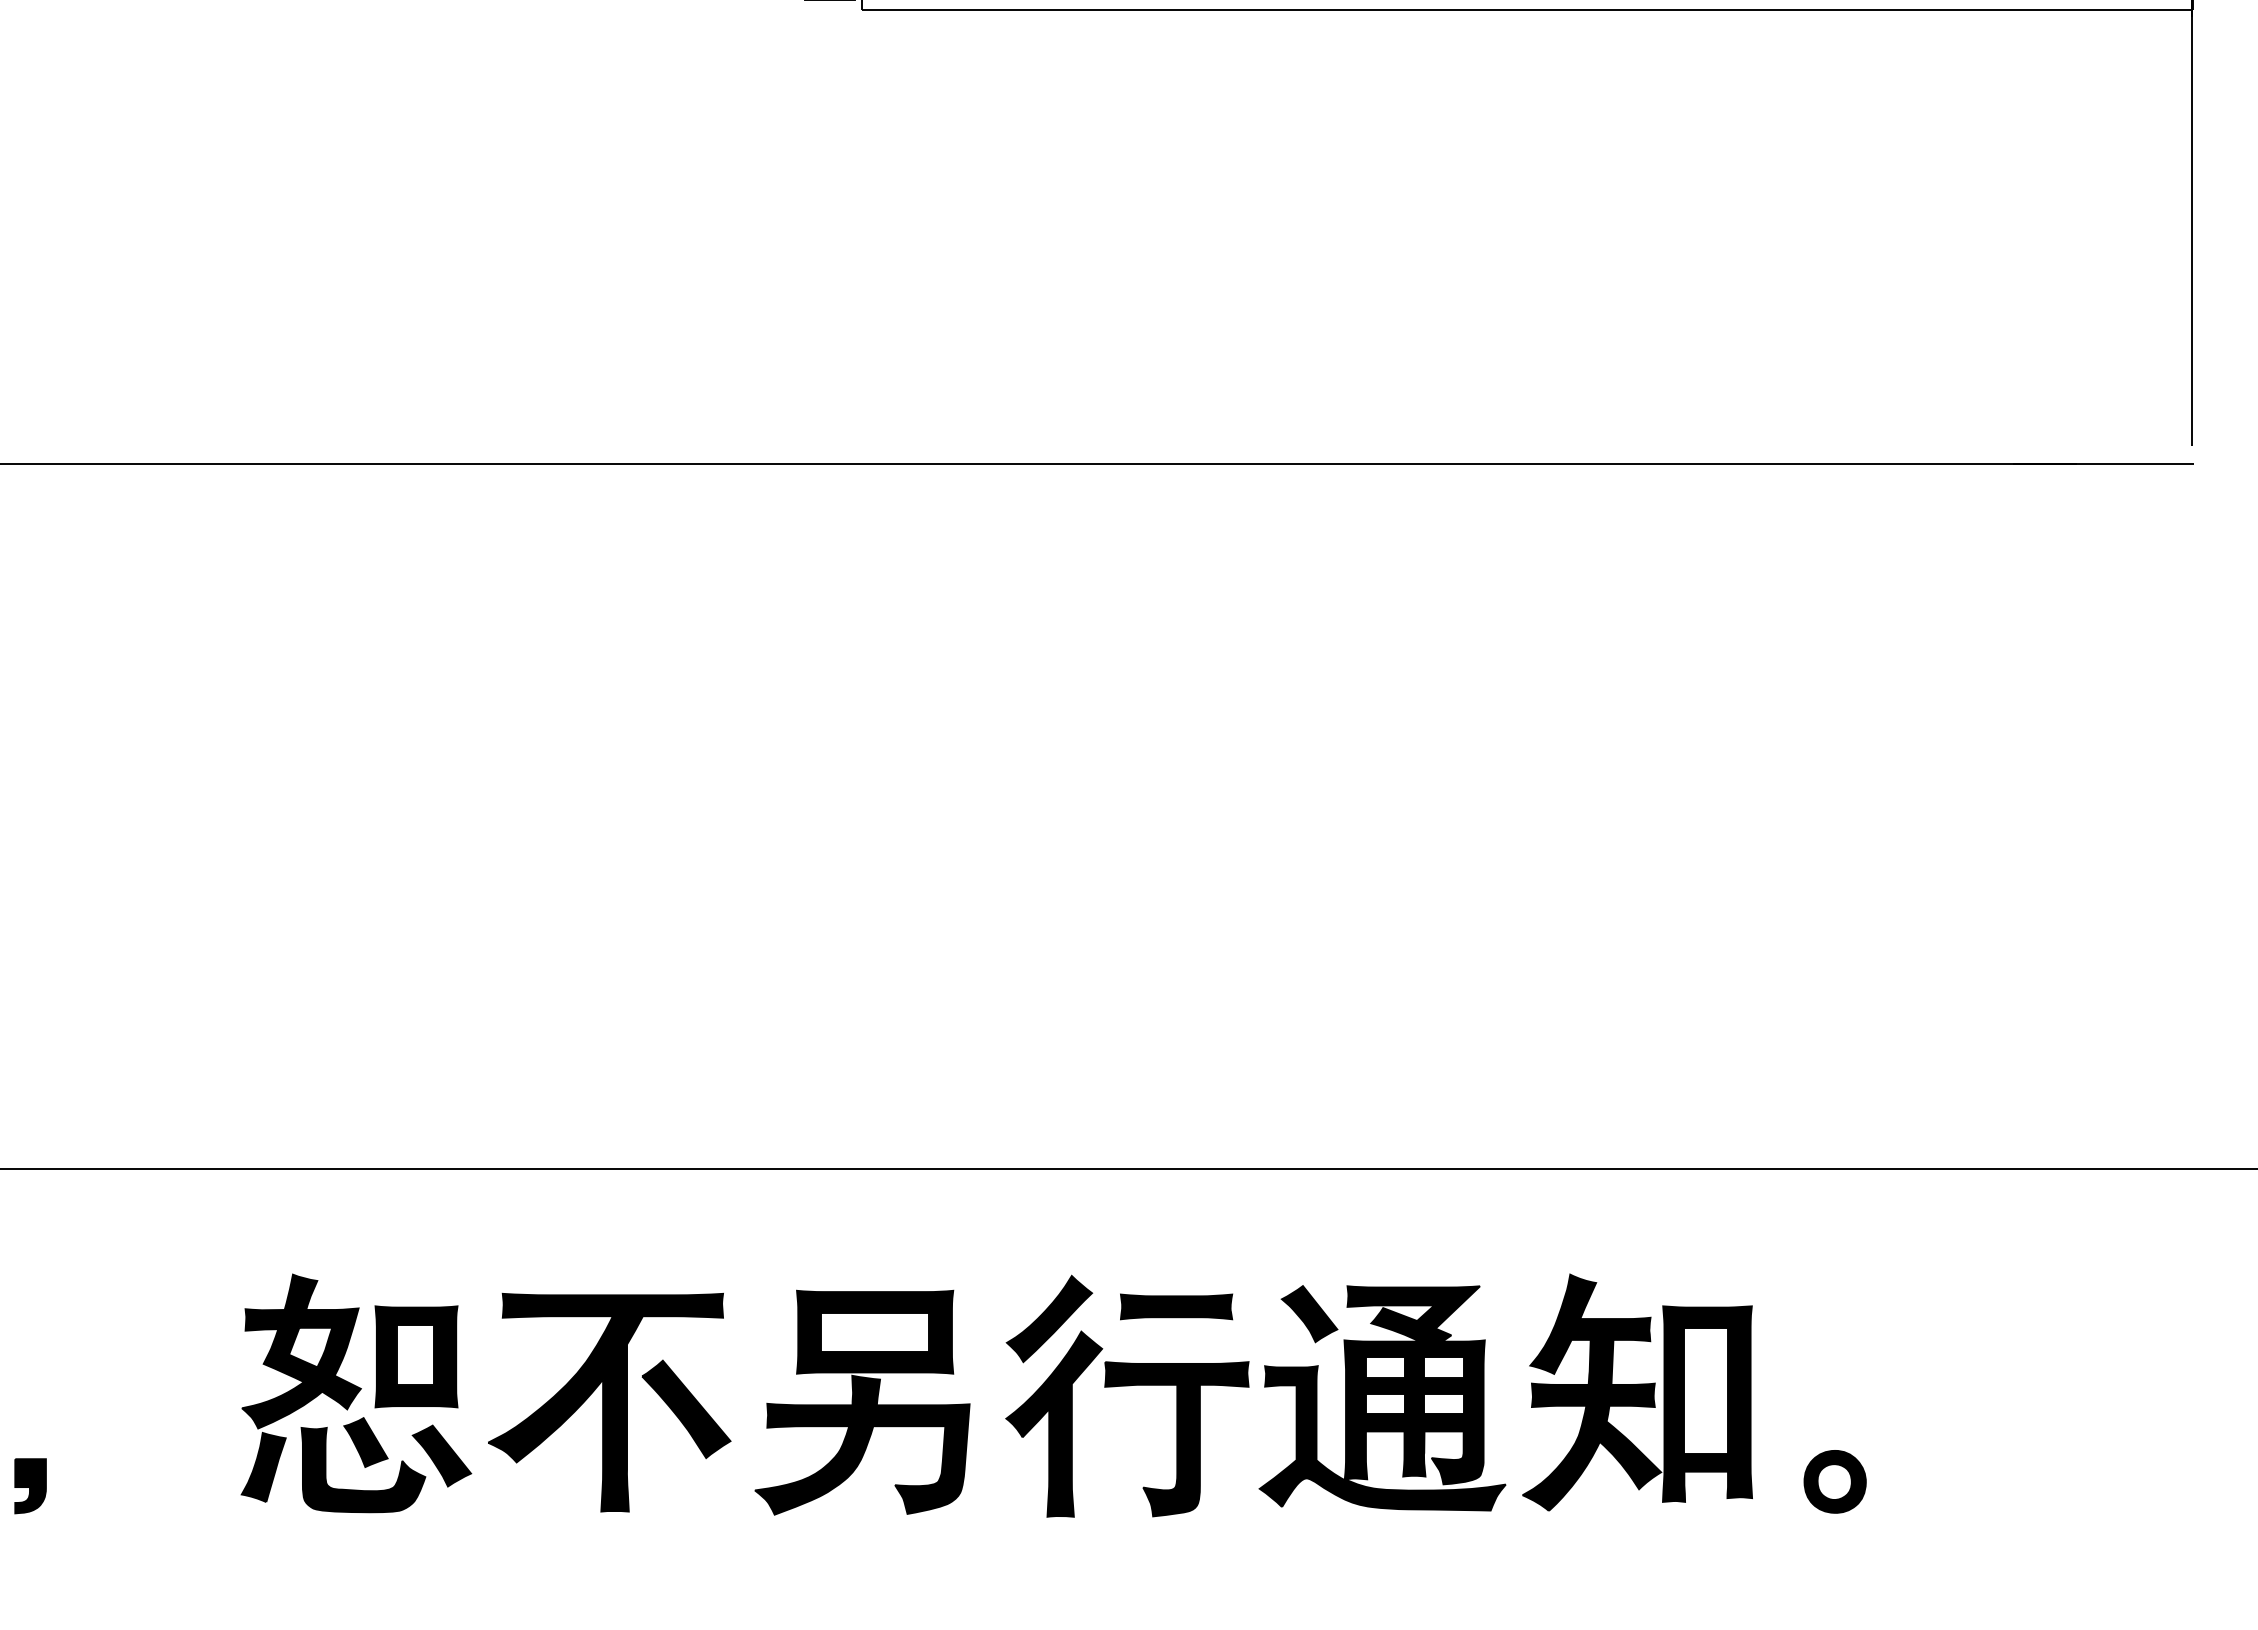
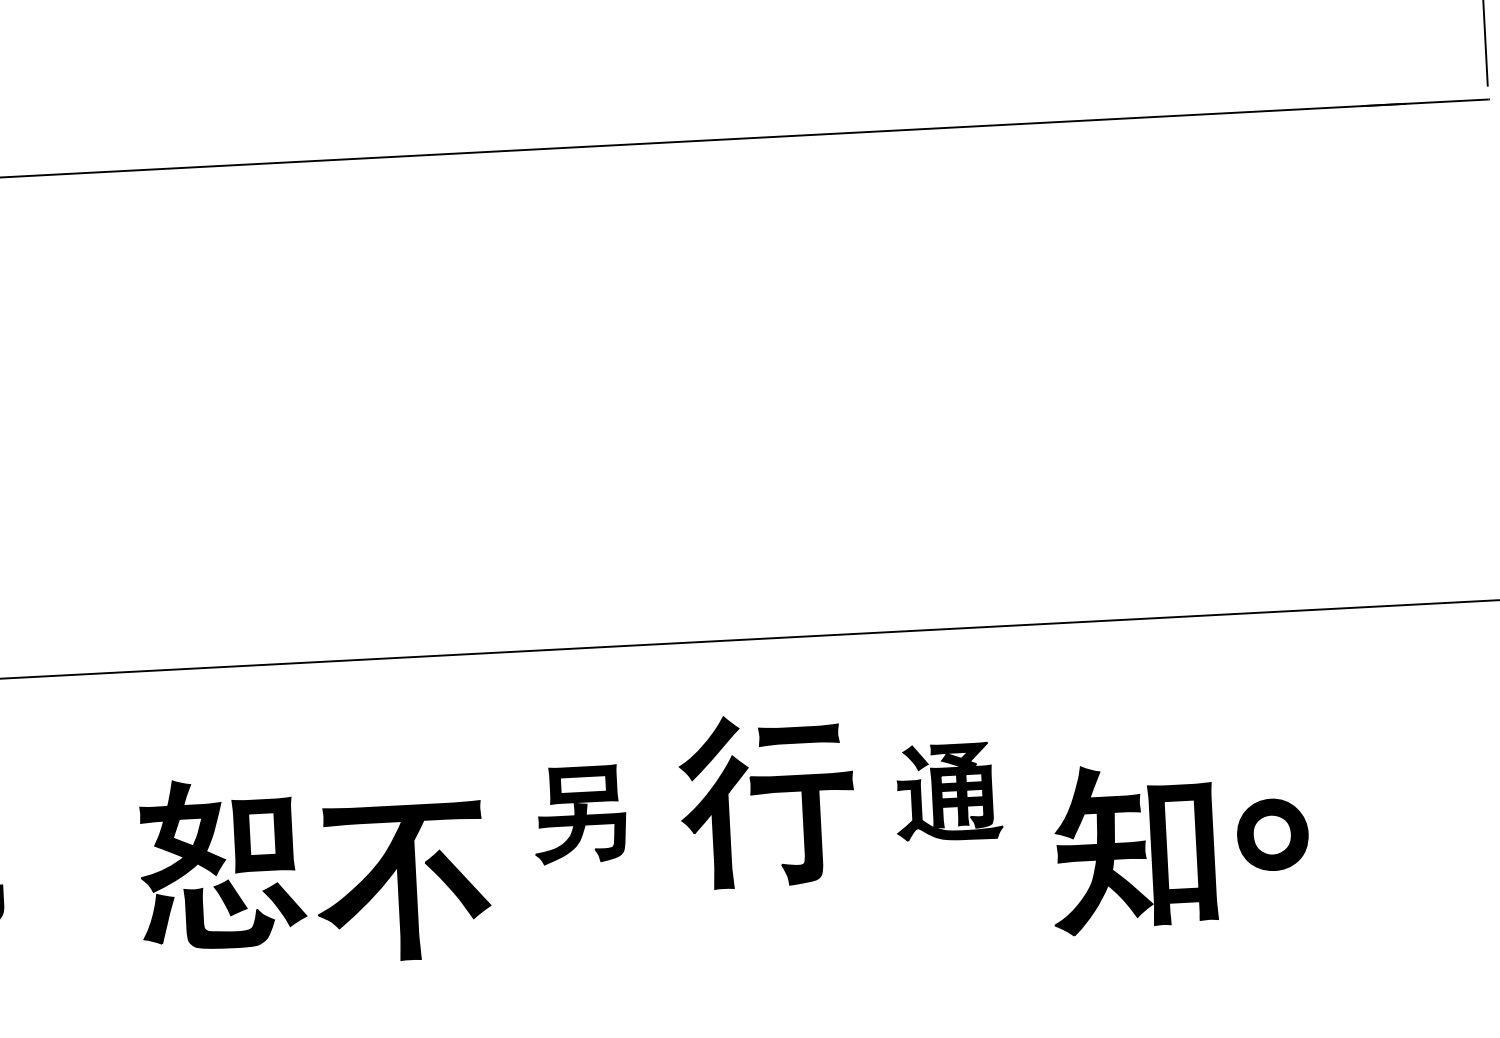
part: (1637, 1392) -> (1132, 848), moved
part: (356, 1393) -> (222, 863), moved
part: (1382, 1398) -> (948, 792), size x0.6
part: (609, 1402) -> (403, 882), moved
part: (862, 1402) -> (579, 814), size x0.6
part: (1834, 1481) -> (1272, 834), size x1.6

